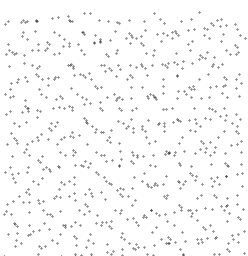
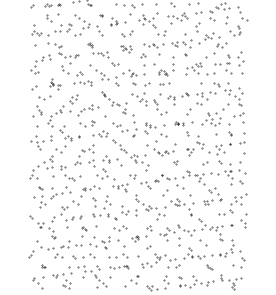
part: (111, 70) -> (126, 49), size x0.6
part: (31, 108) -> (54, 83), size x0.6
part: (167, 108) -> (164, 83), moved

